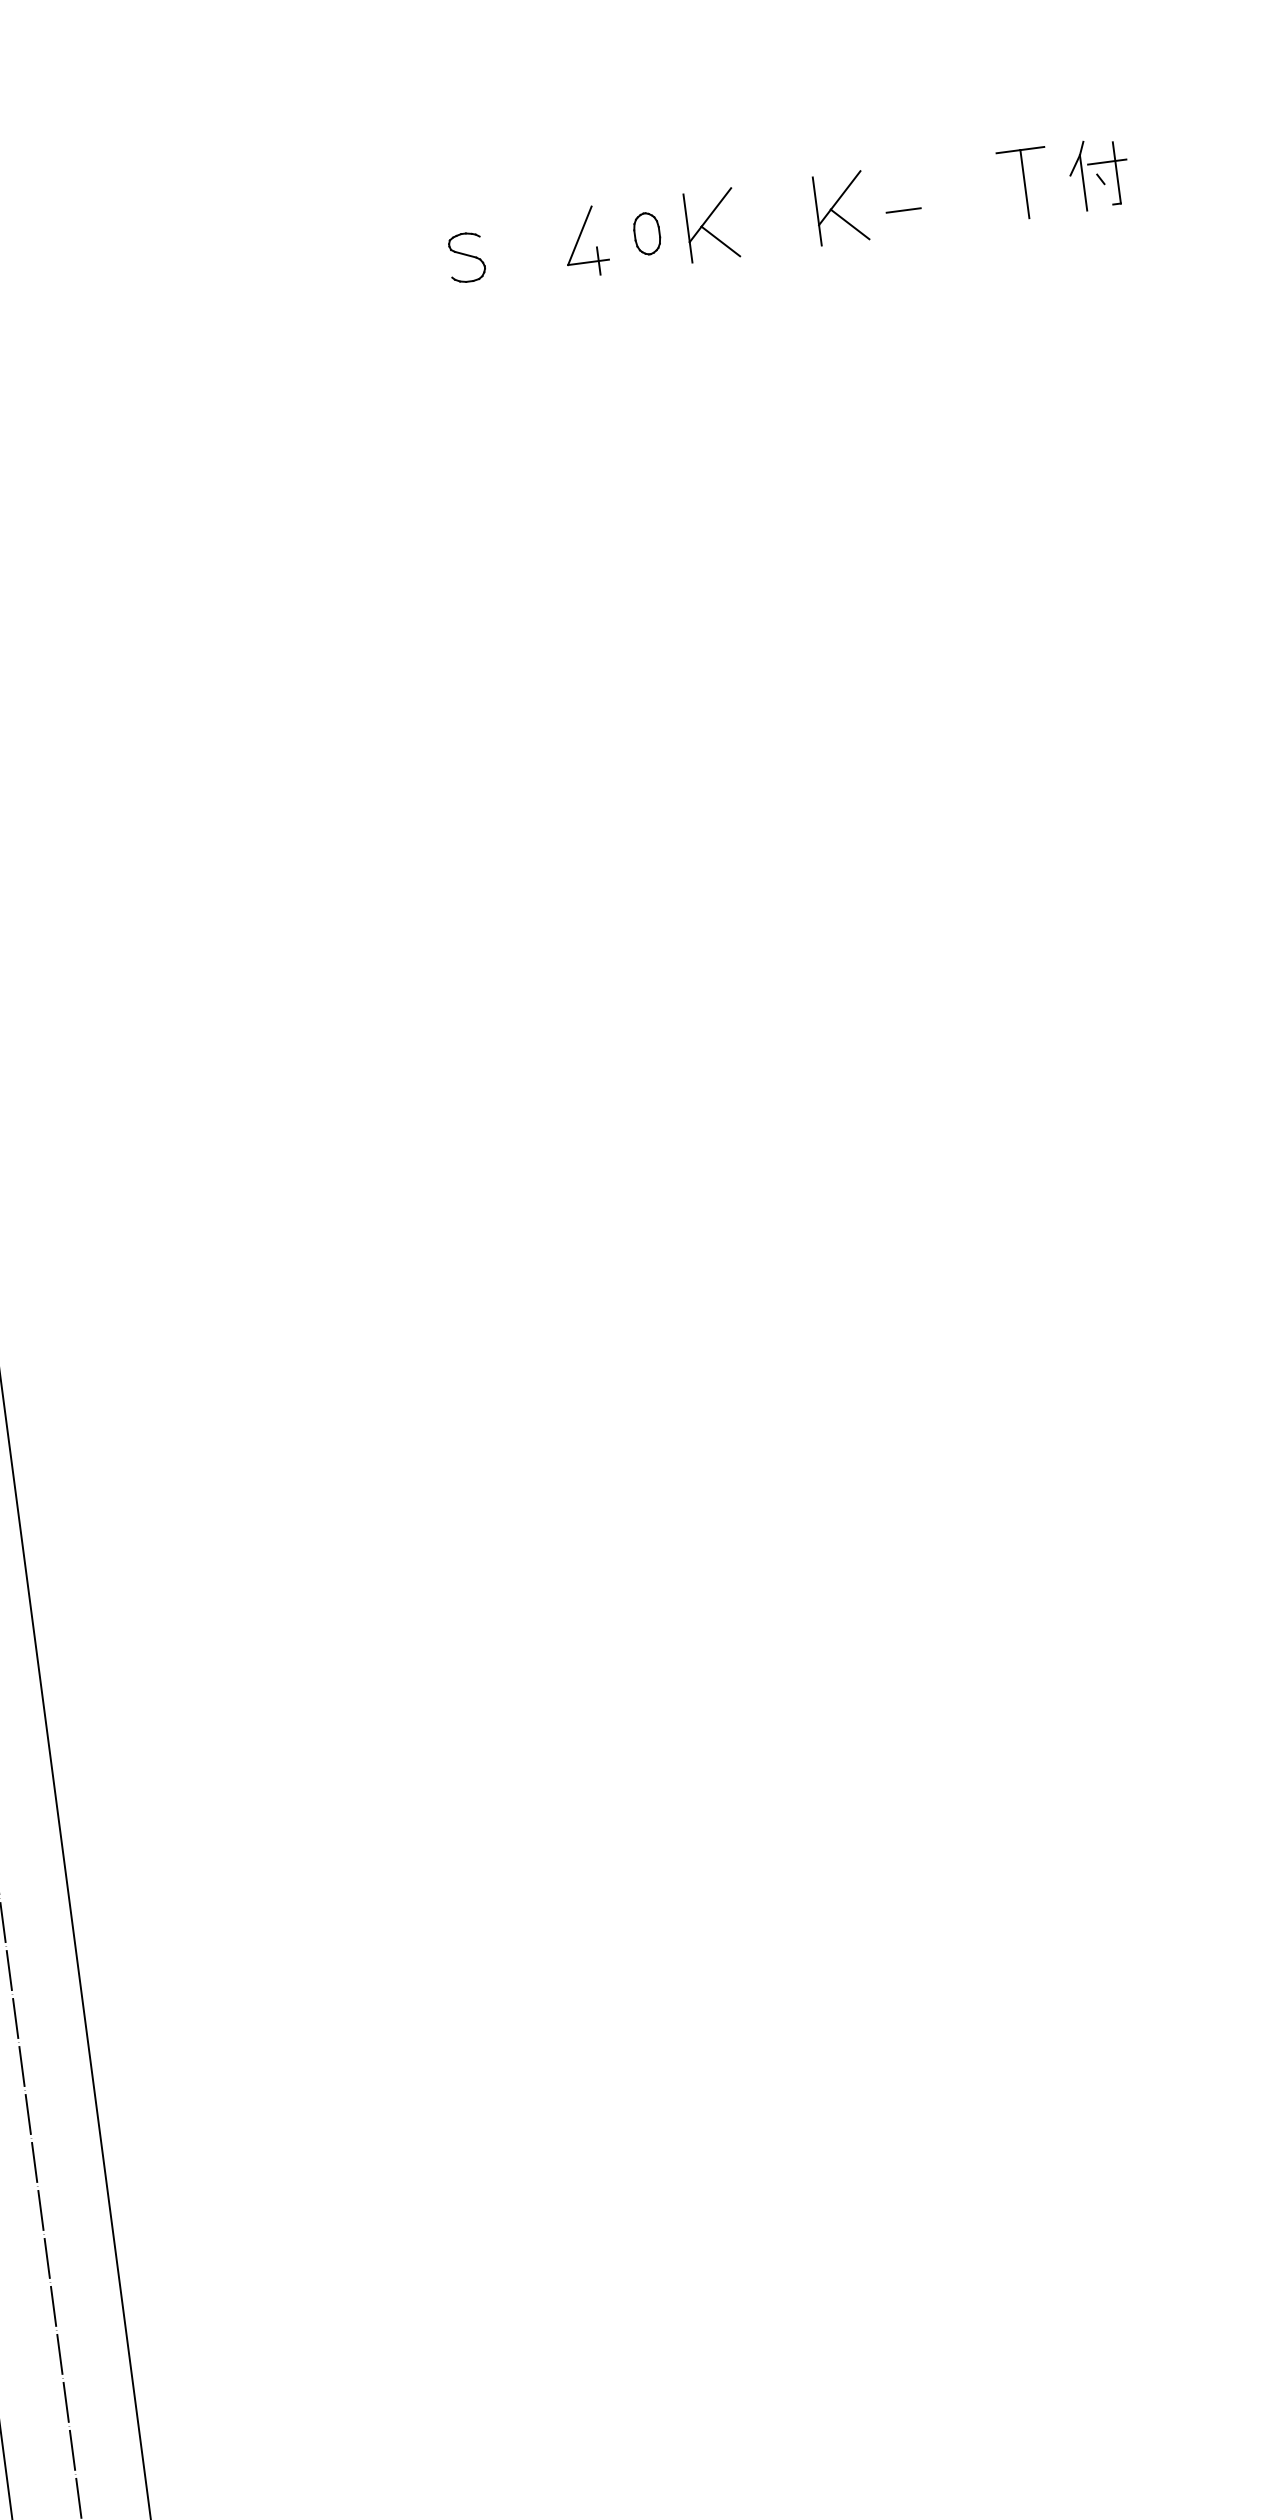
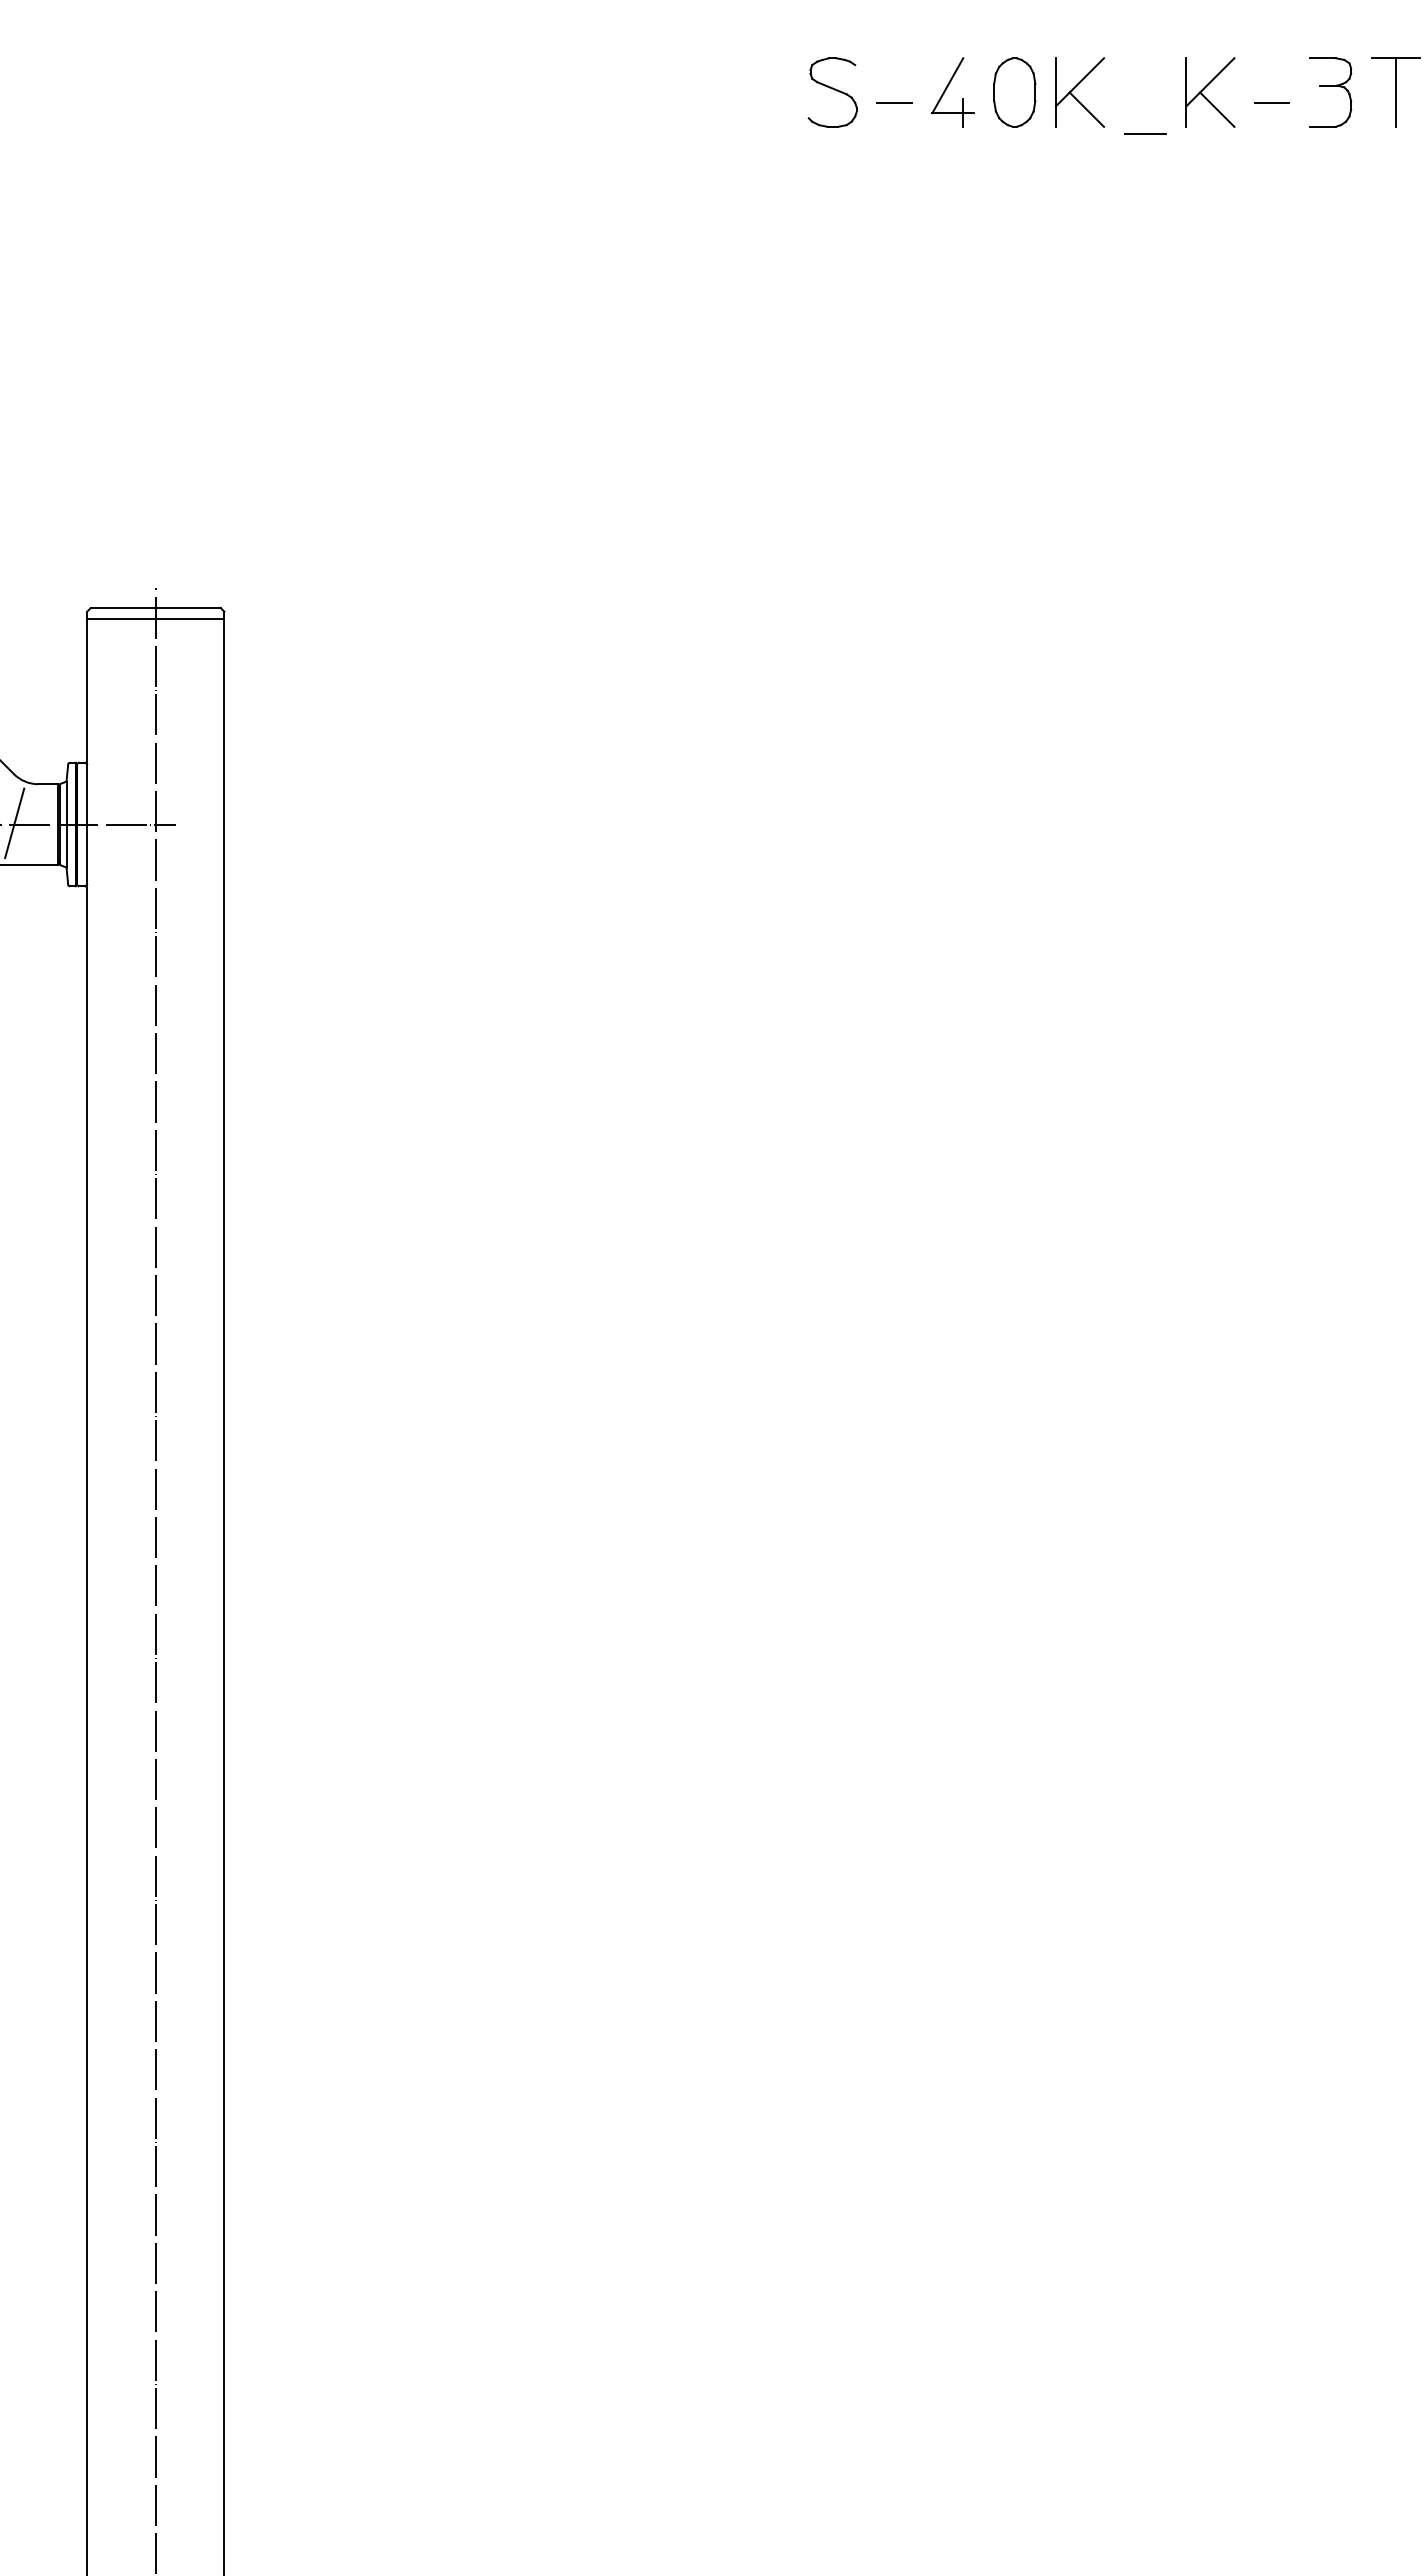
part: (960, 192) -> (1330, 92), added
part: (646, 233) -> (1014, 92), size x1.67
part: (466, 257) -> (832, 92), size x1.43
line: (781, 257) -> (1144, 133), added
line: (529, 259) -> (894, 102), added

